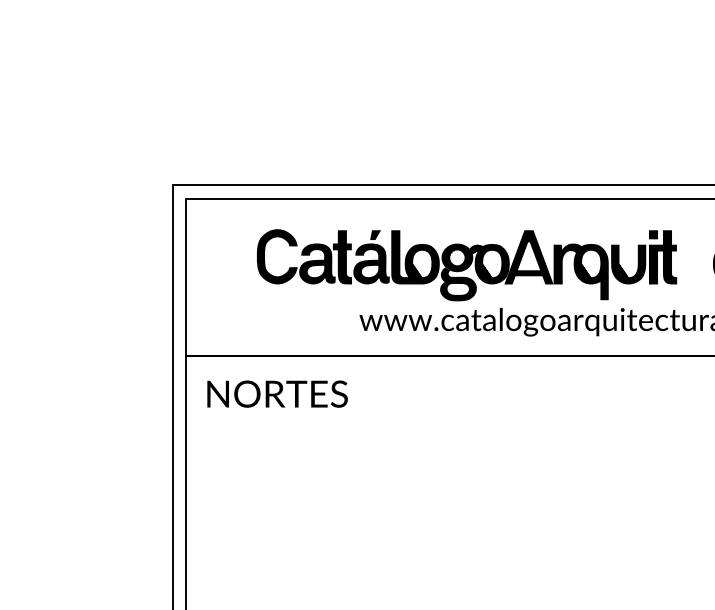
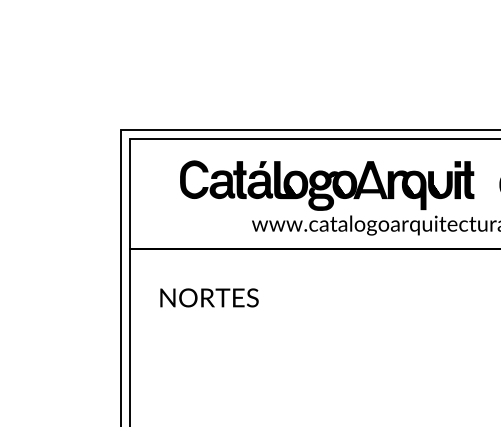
text: (277, 393) -> (209, 297), moved

